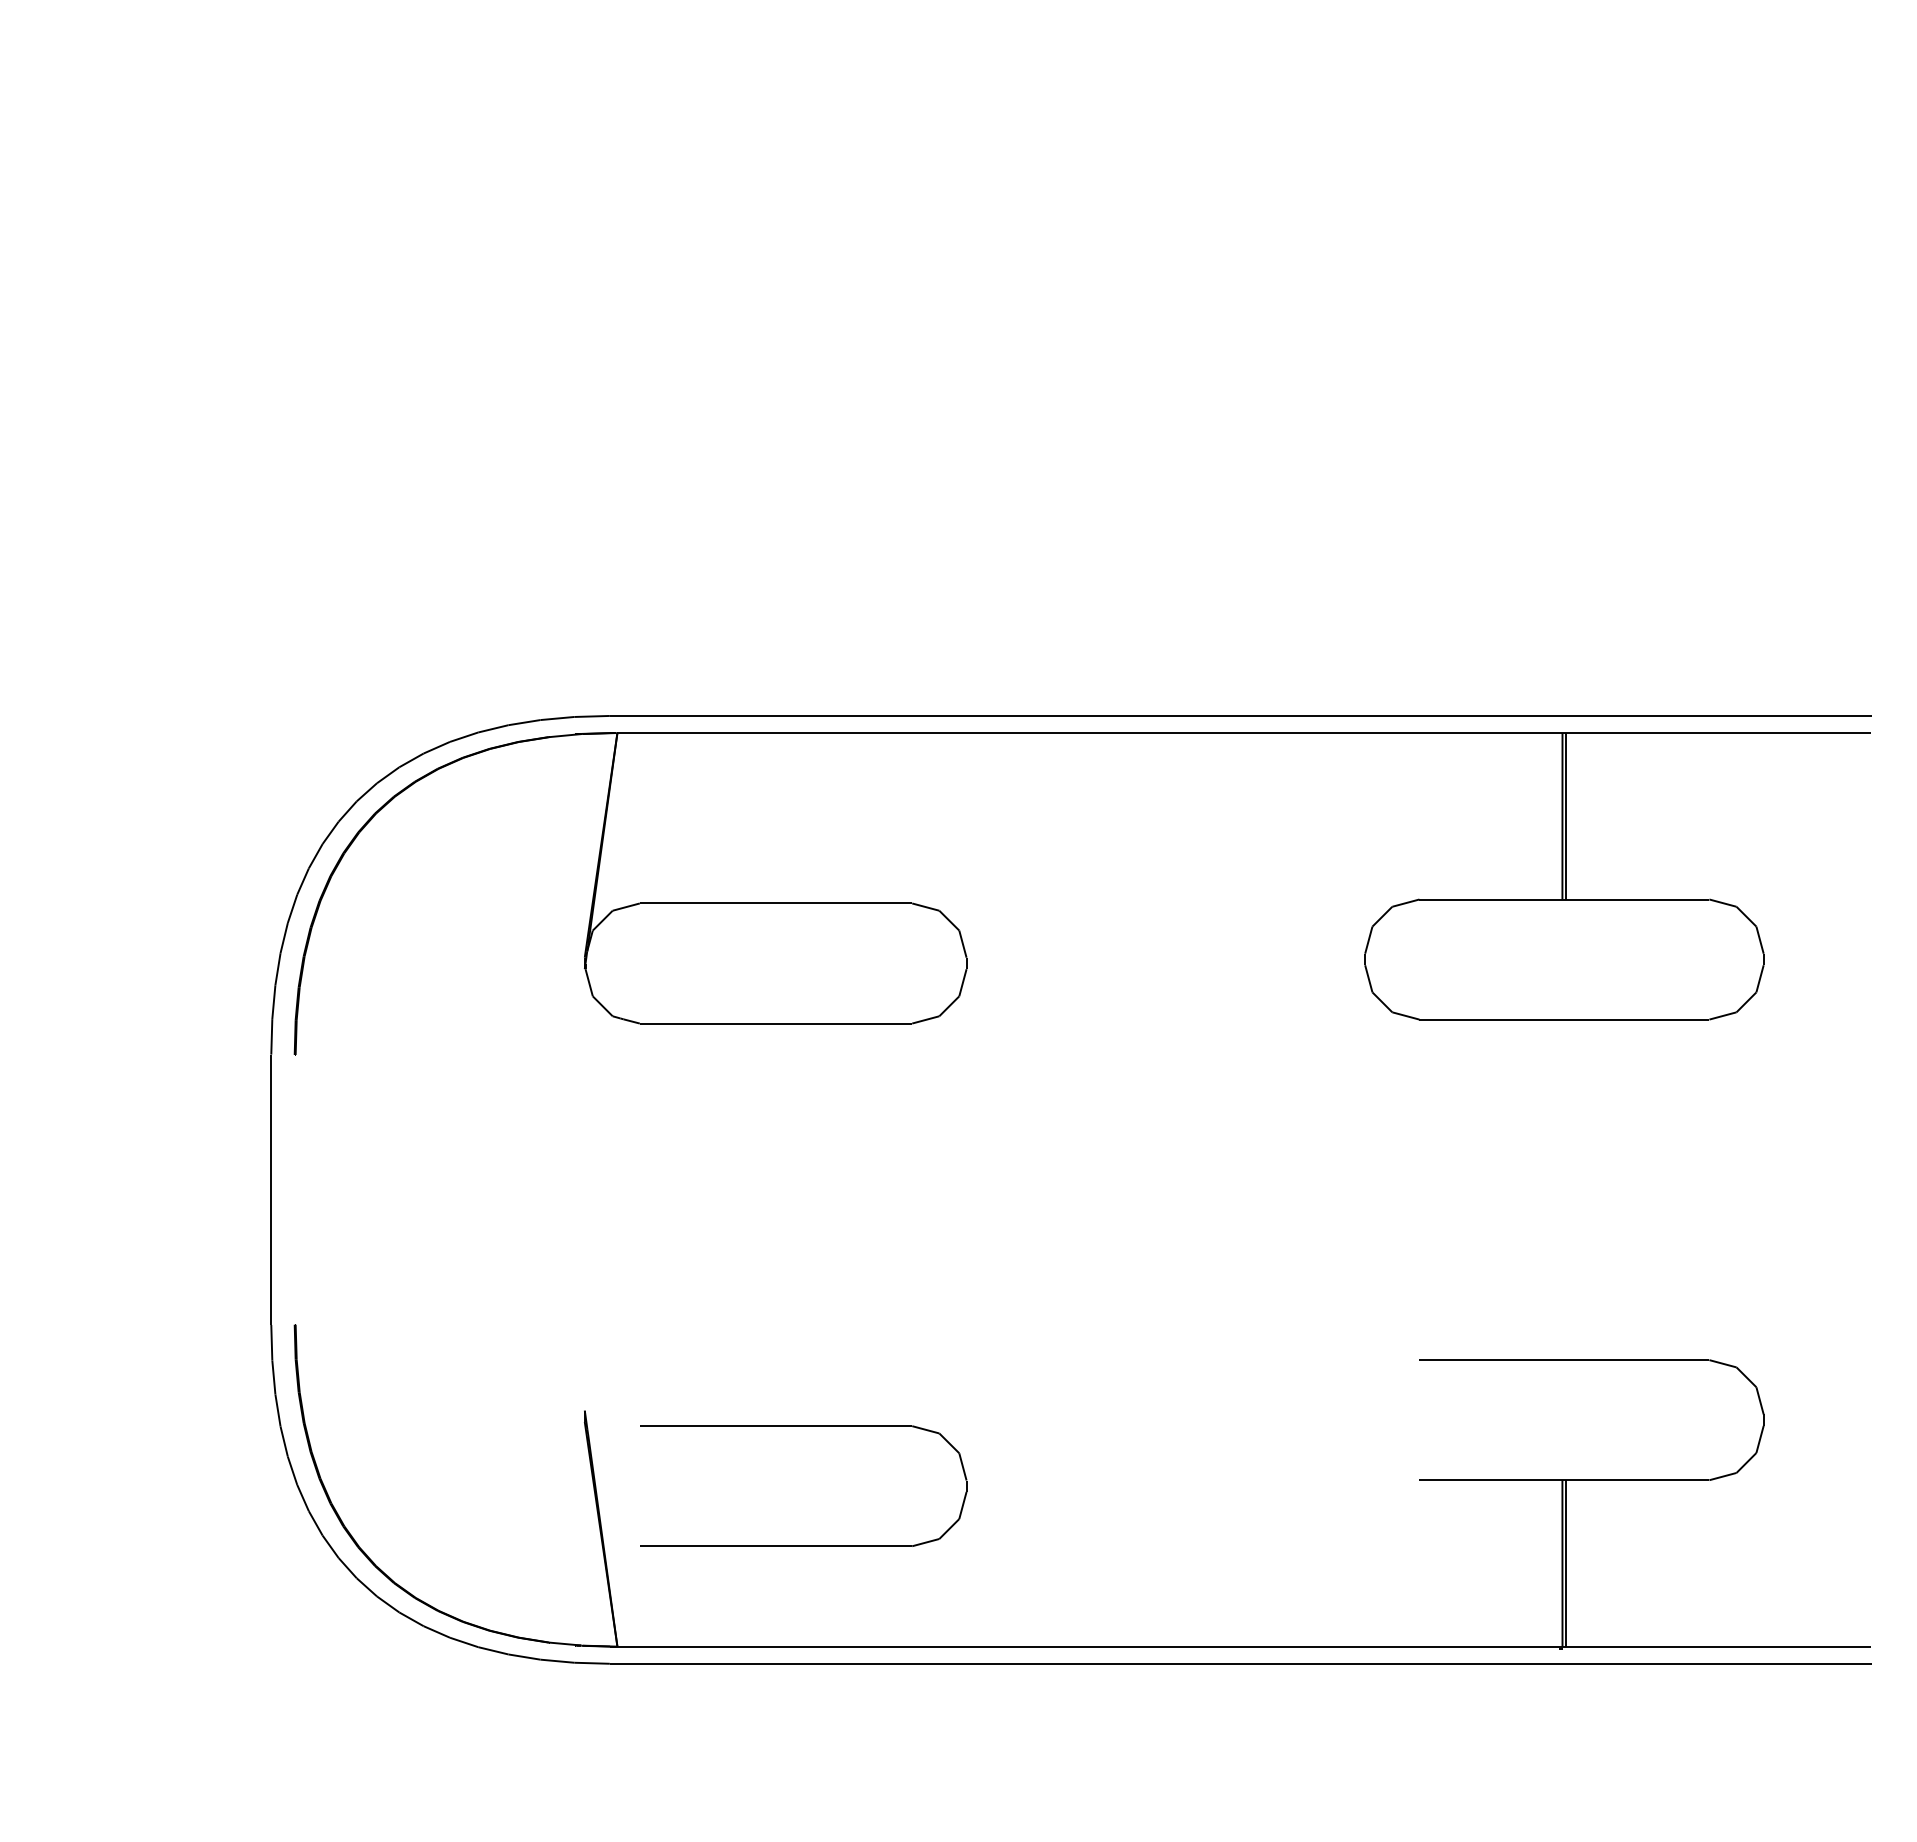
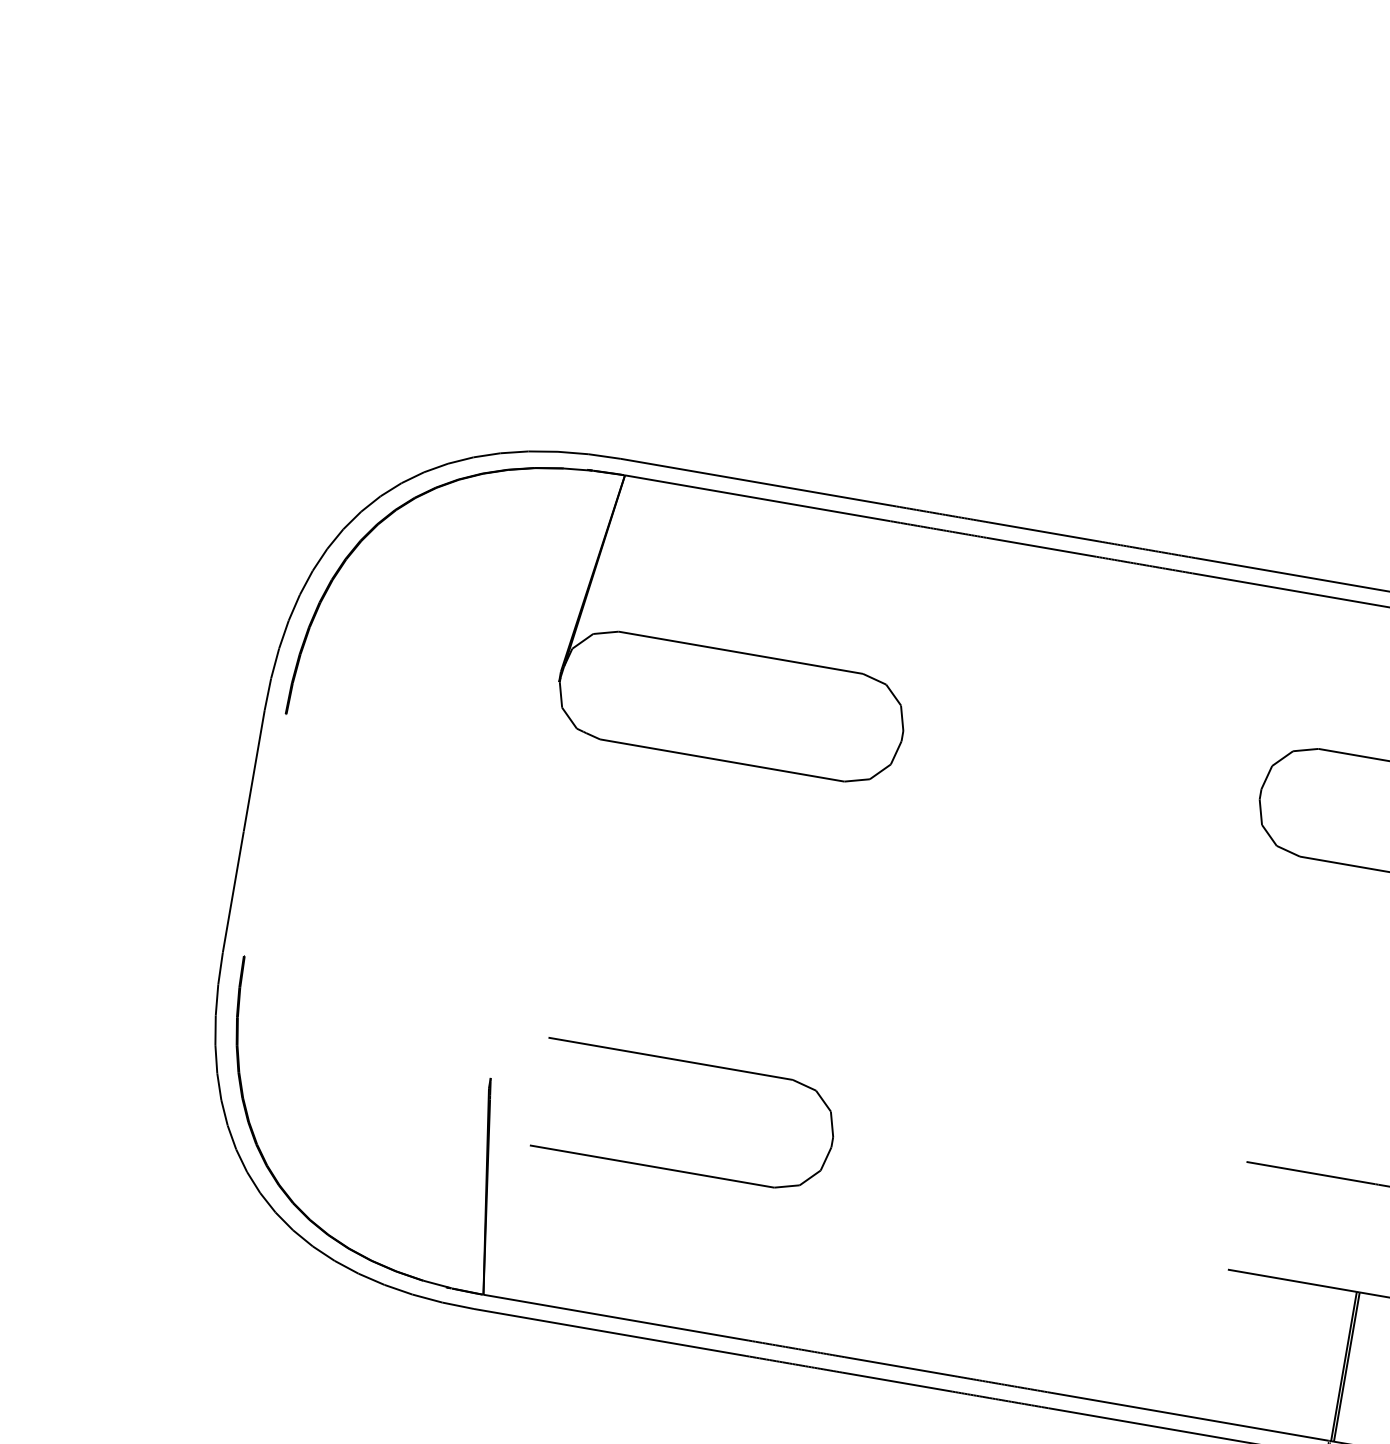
part: (803, 1426) -> (695, 1063), moved

